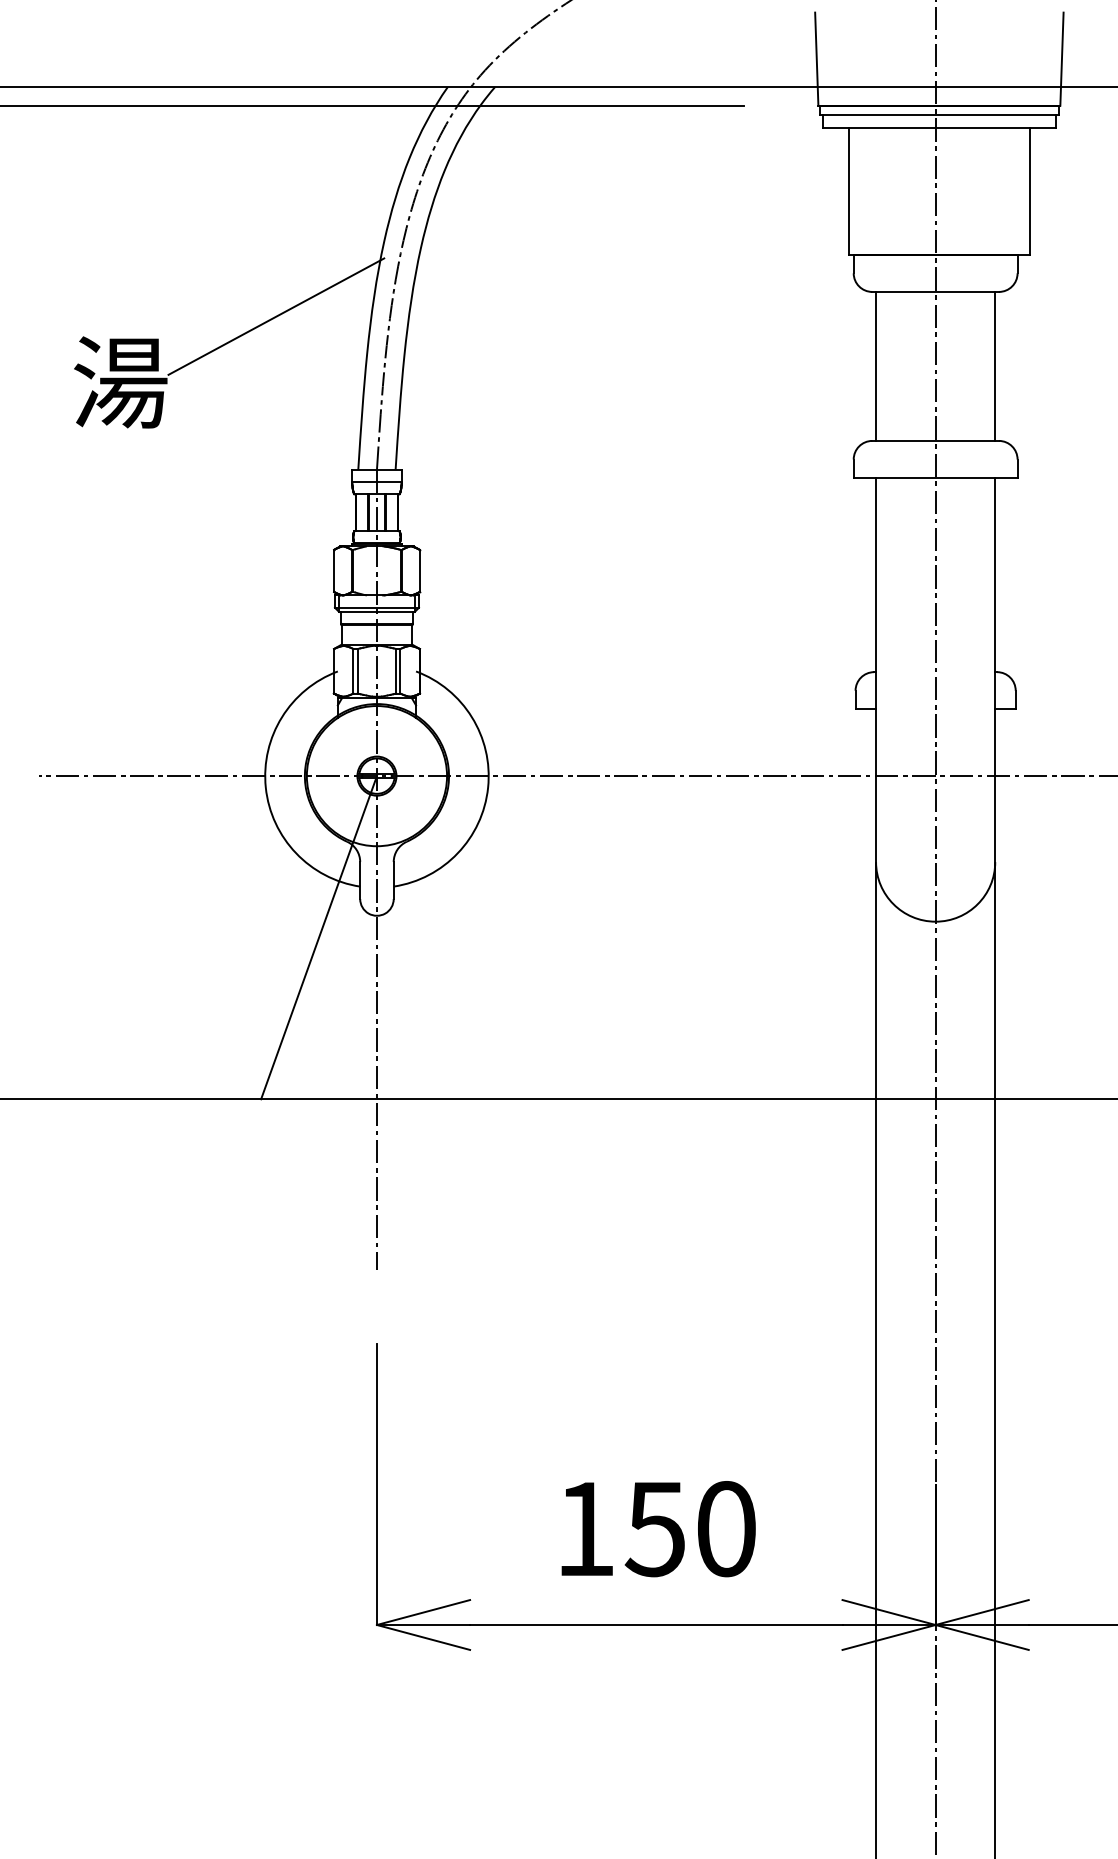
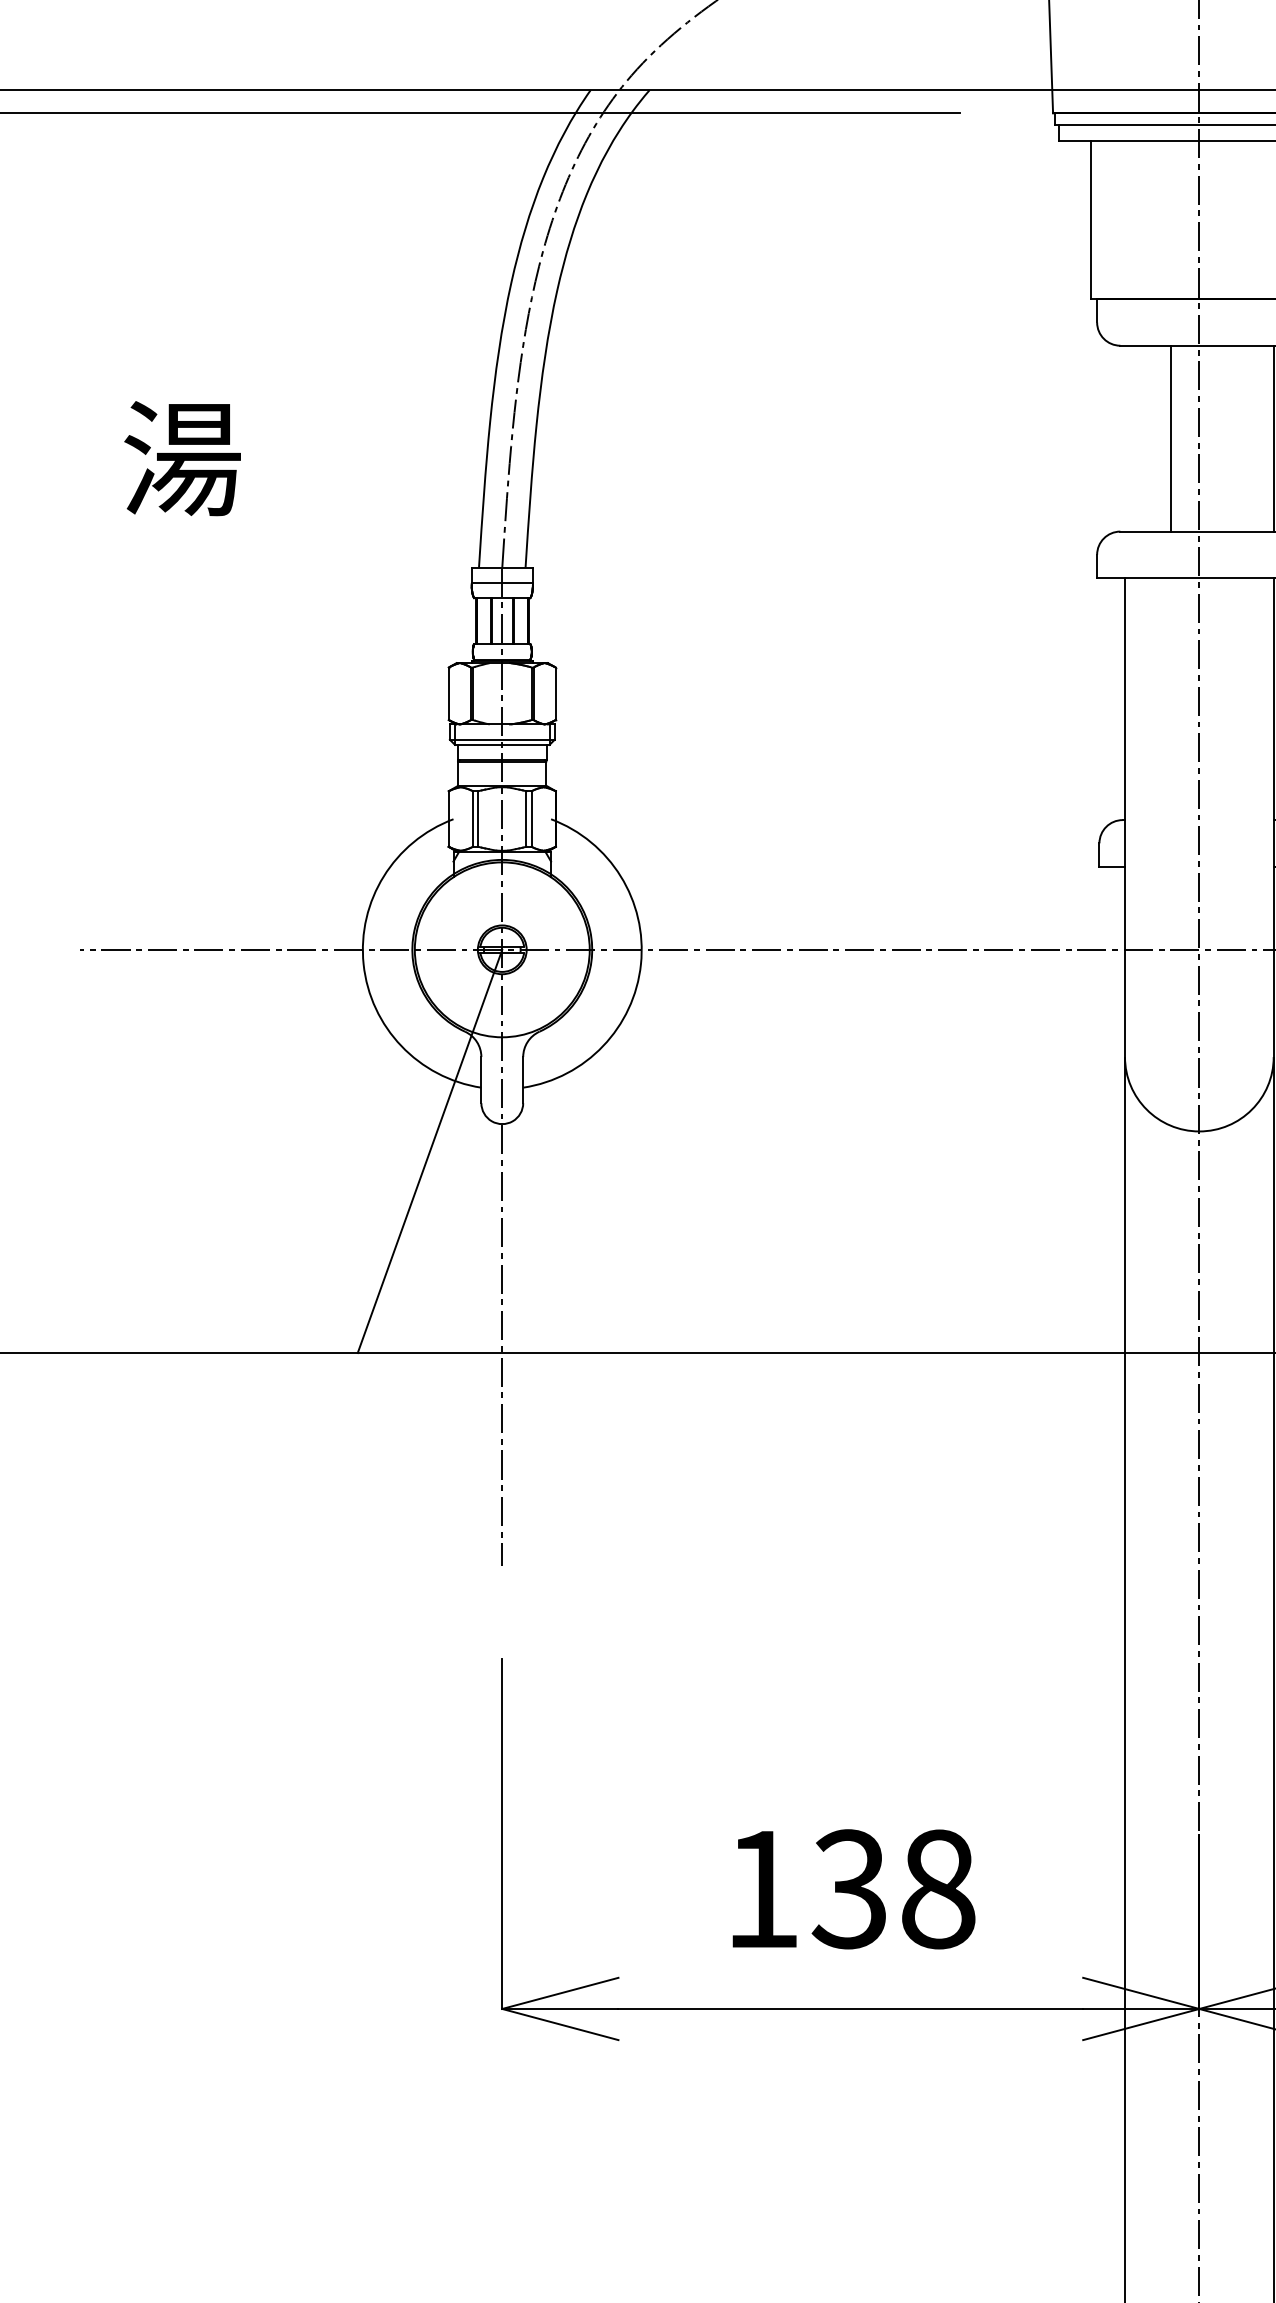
line: (276, 316) -> (376, 376), removed
line: (876, 365) -> (1171, 437), moved
text: (690, 1529) -> (893, 1889), 150 -> 138

